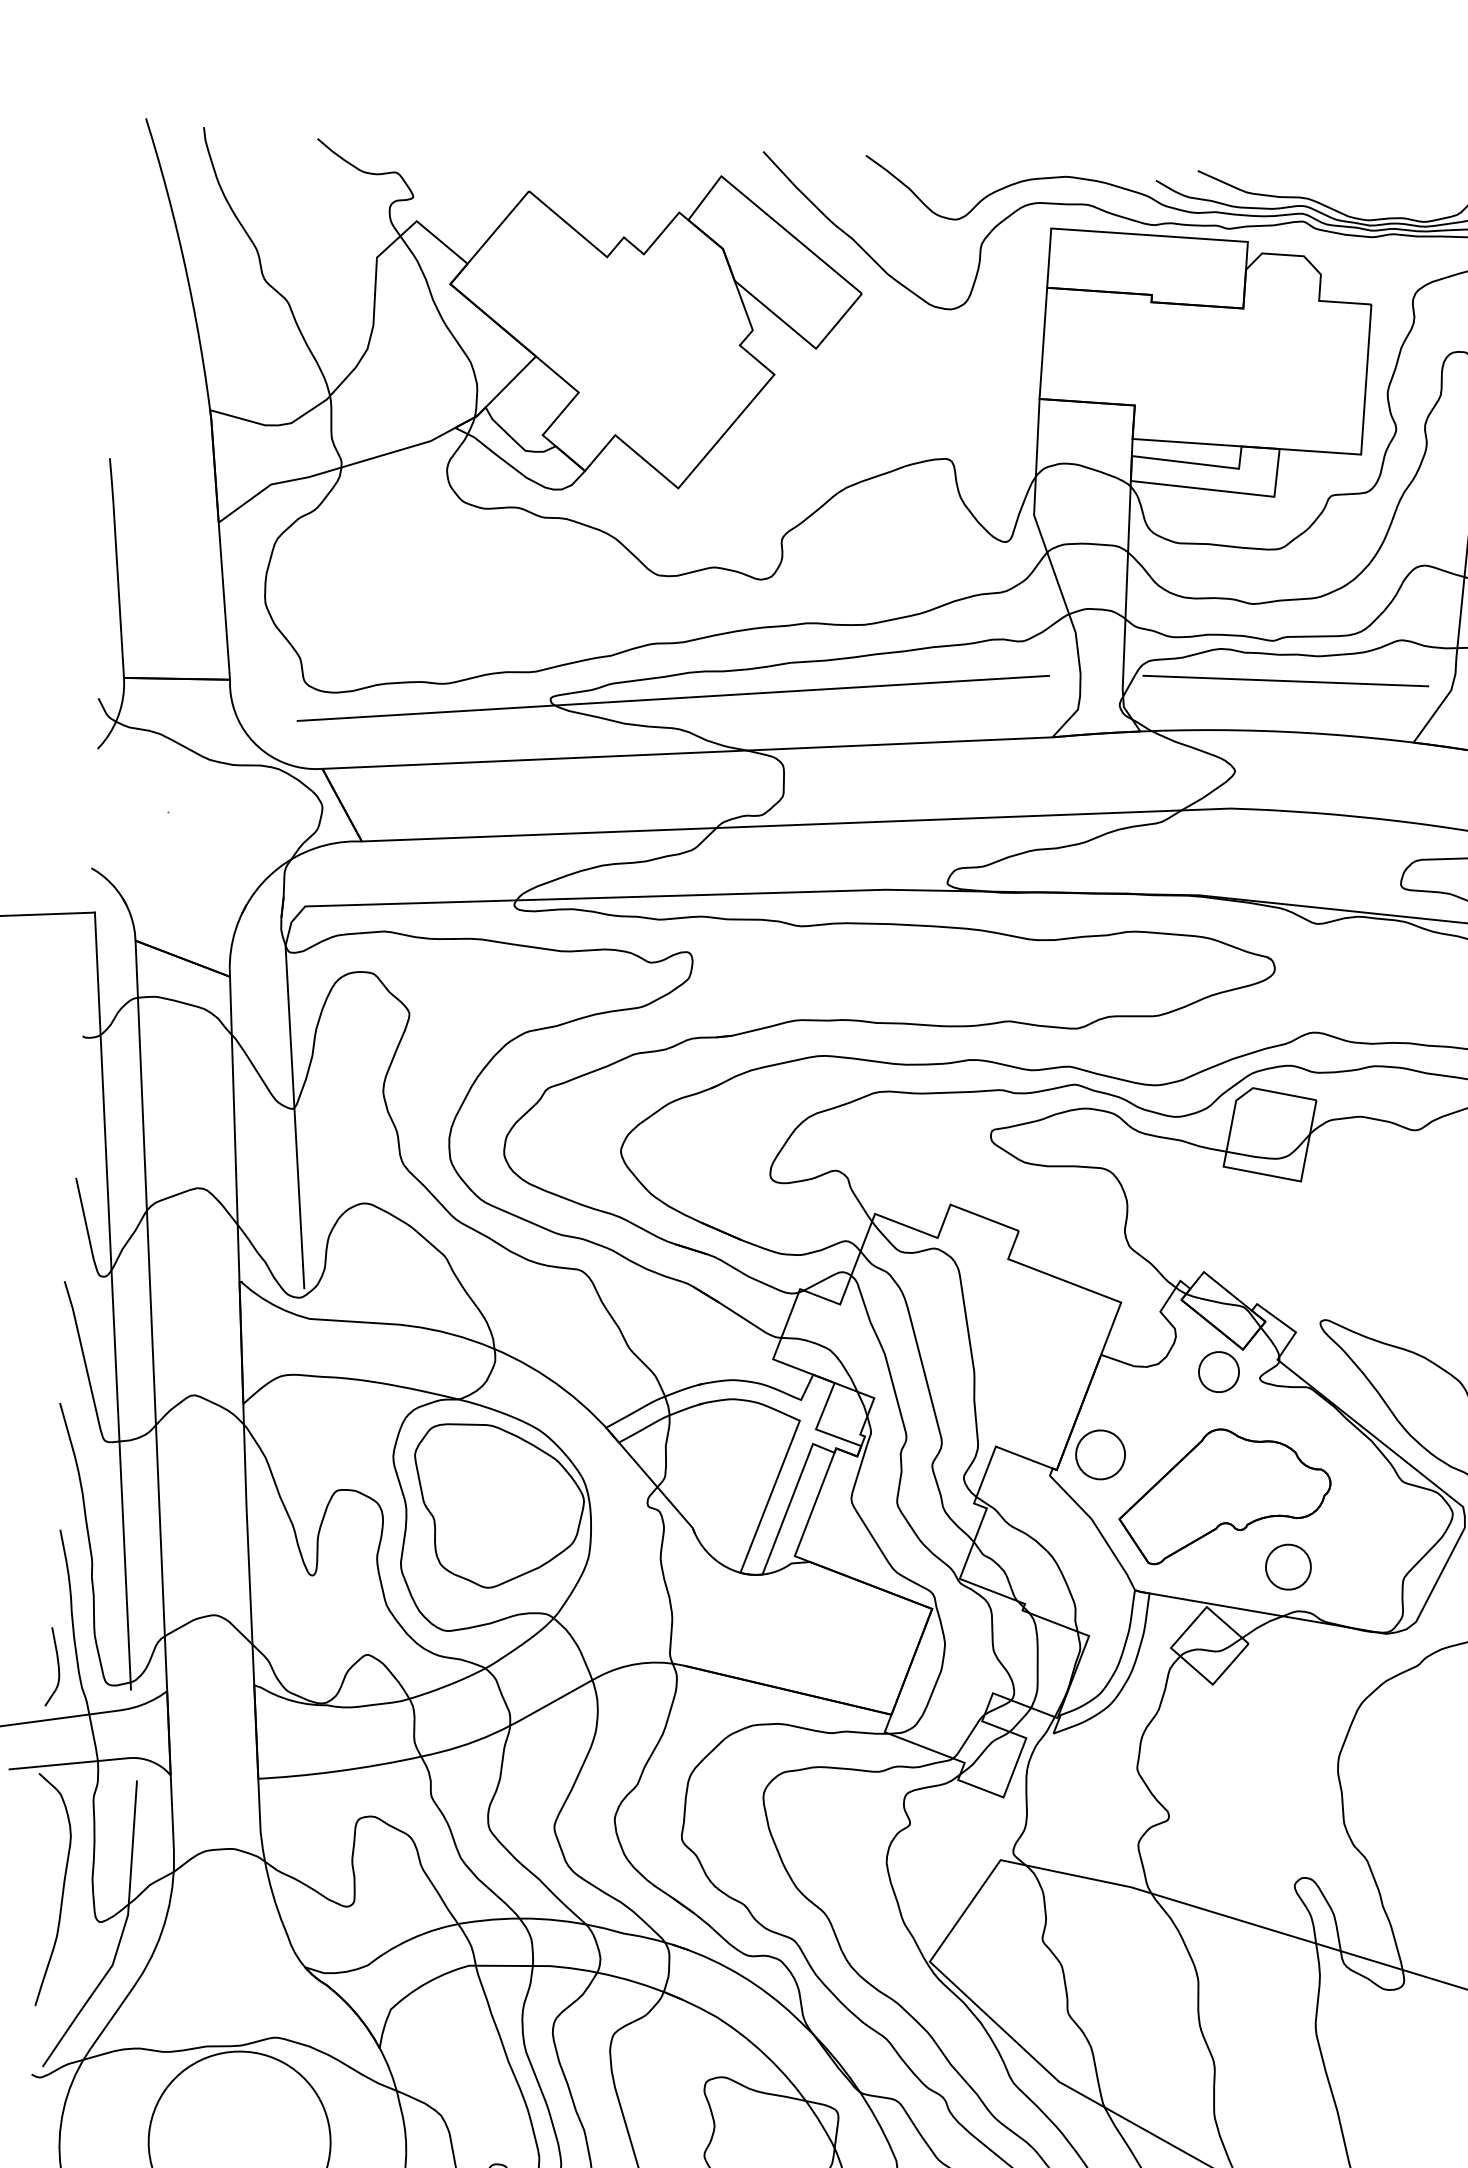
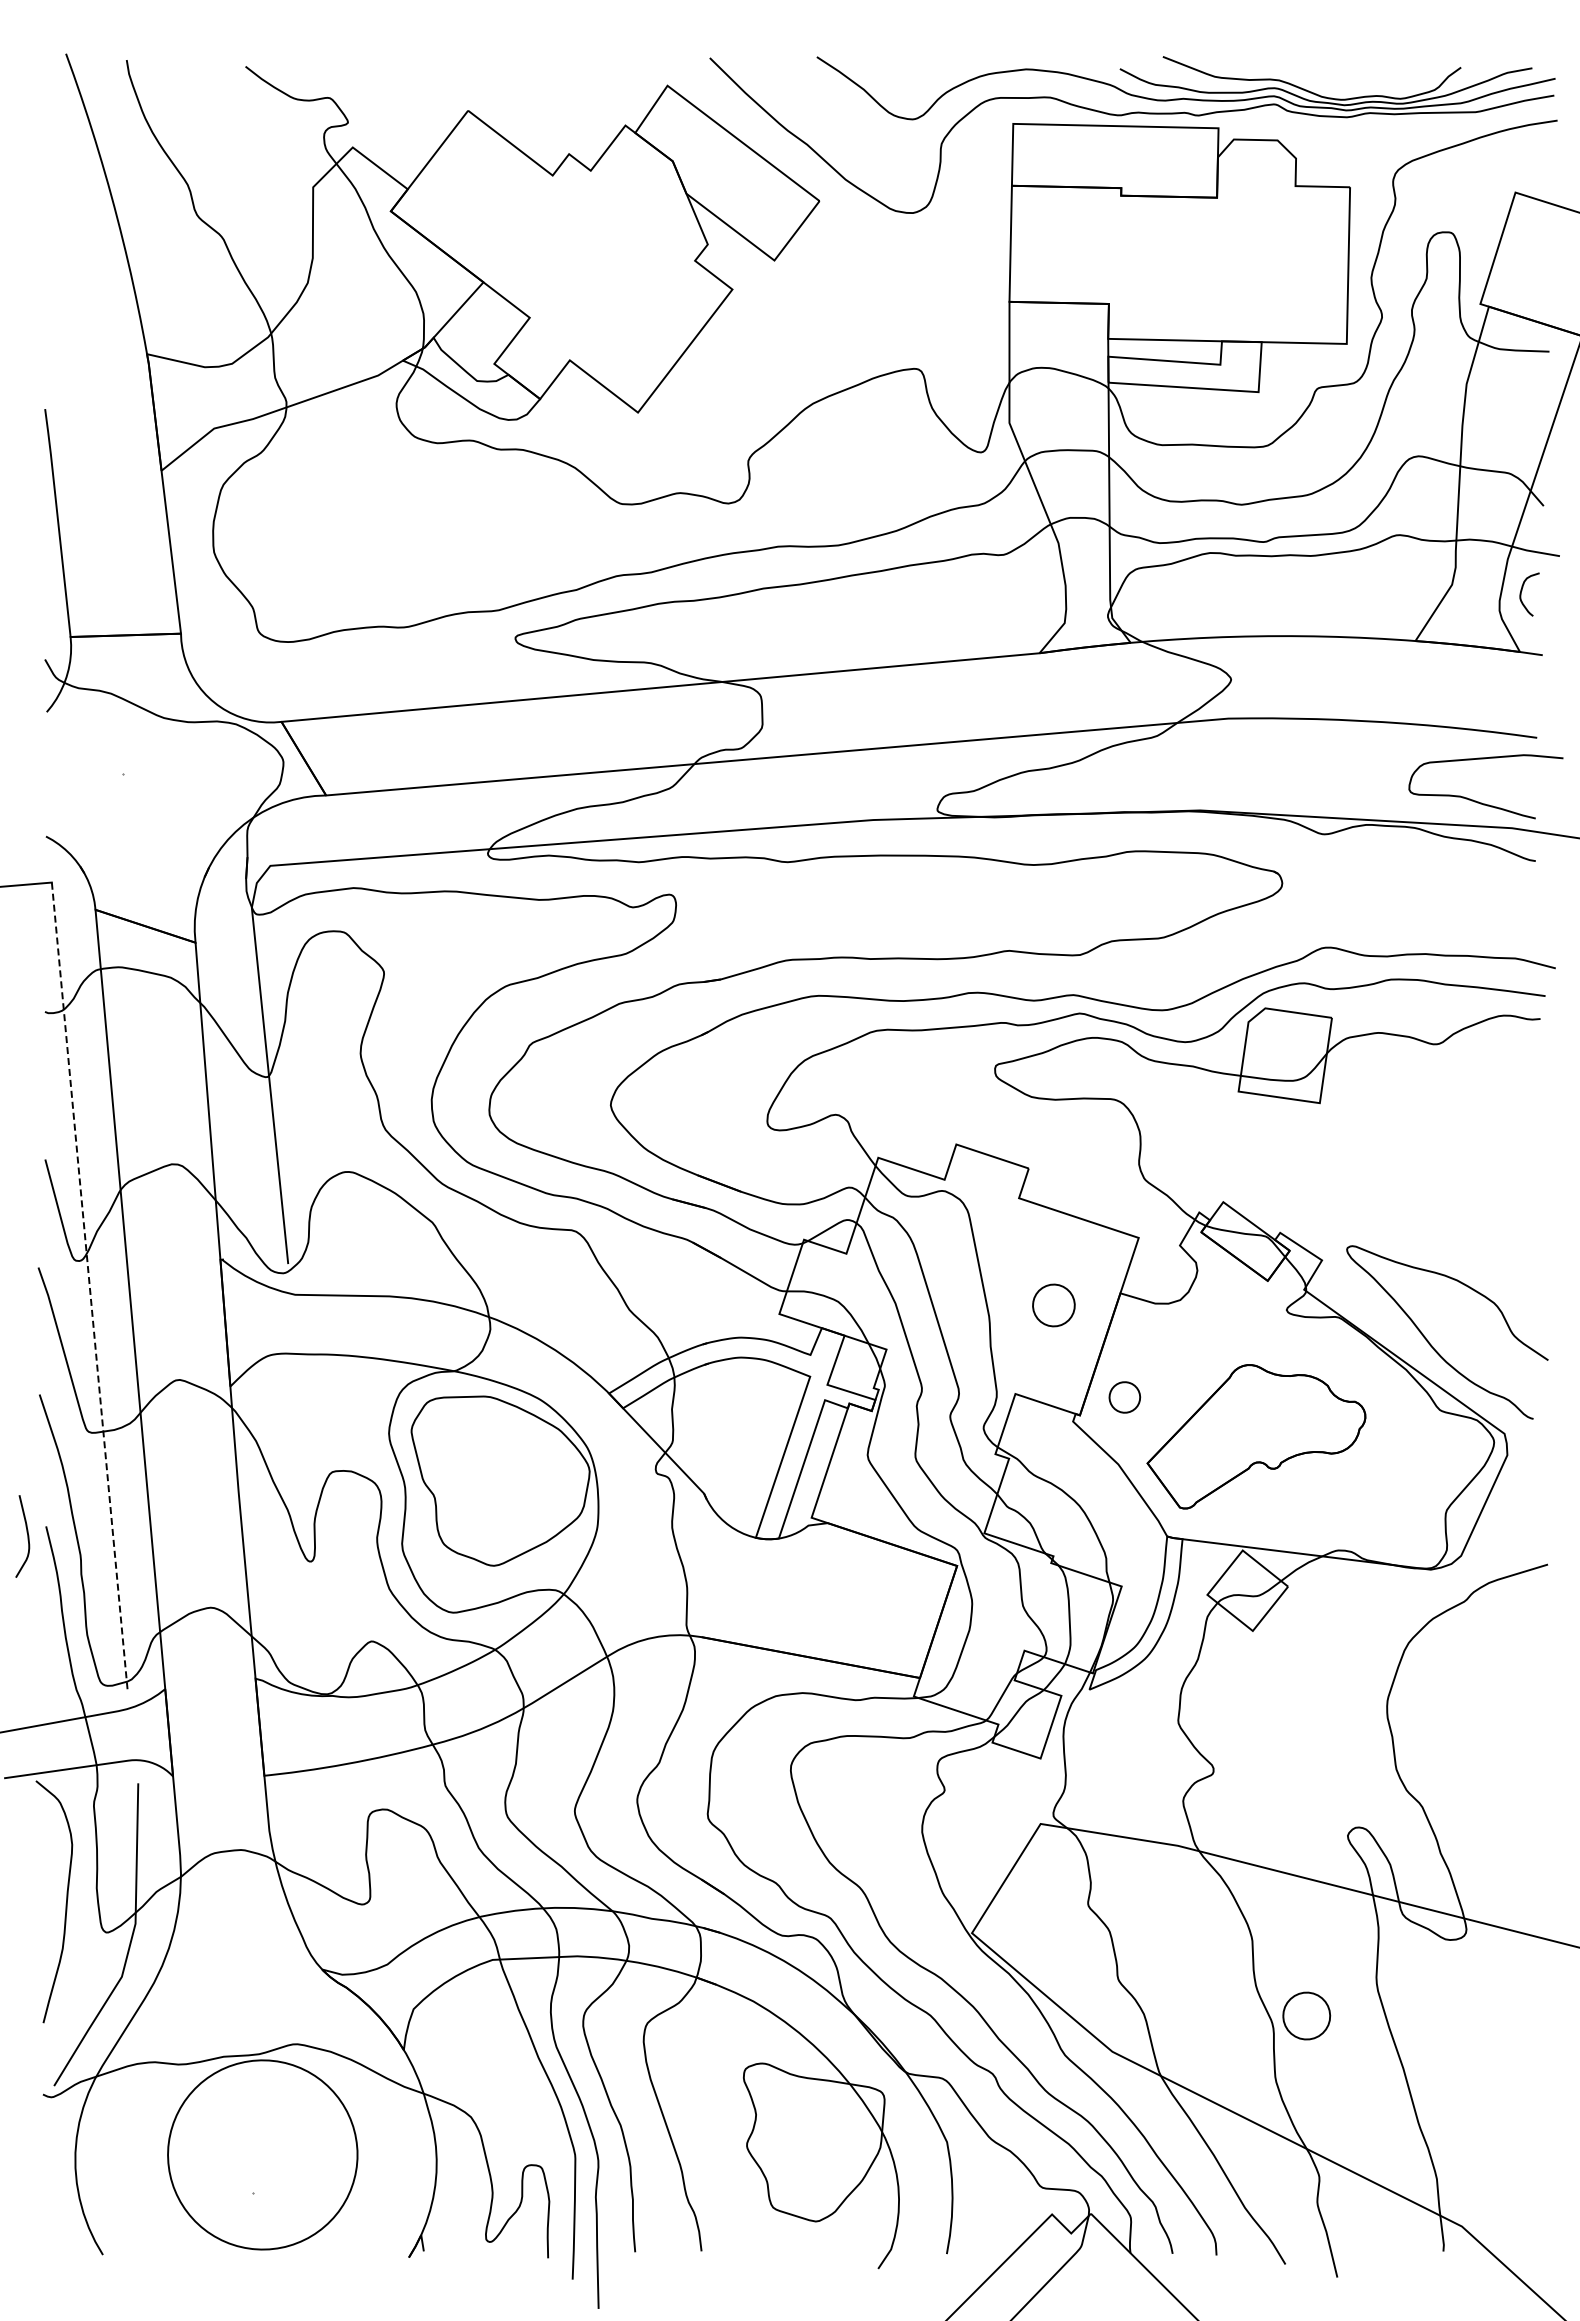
line: (1285, 680) -> (1279, 582), removed
line: (672, 698) -> (642, 631), removed
line: (112, 1300) -> (89, 1285), solid -> dashed
part: (1218, 1372) -> (1053, 1305), moved
part: (1100, 1454) -> (1124, 1397), size x0.6
part: (1288, 1566) -> (1306, 2015), moved
curve: (58, 1667) -> (27, 1536), moved

